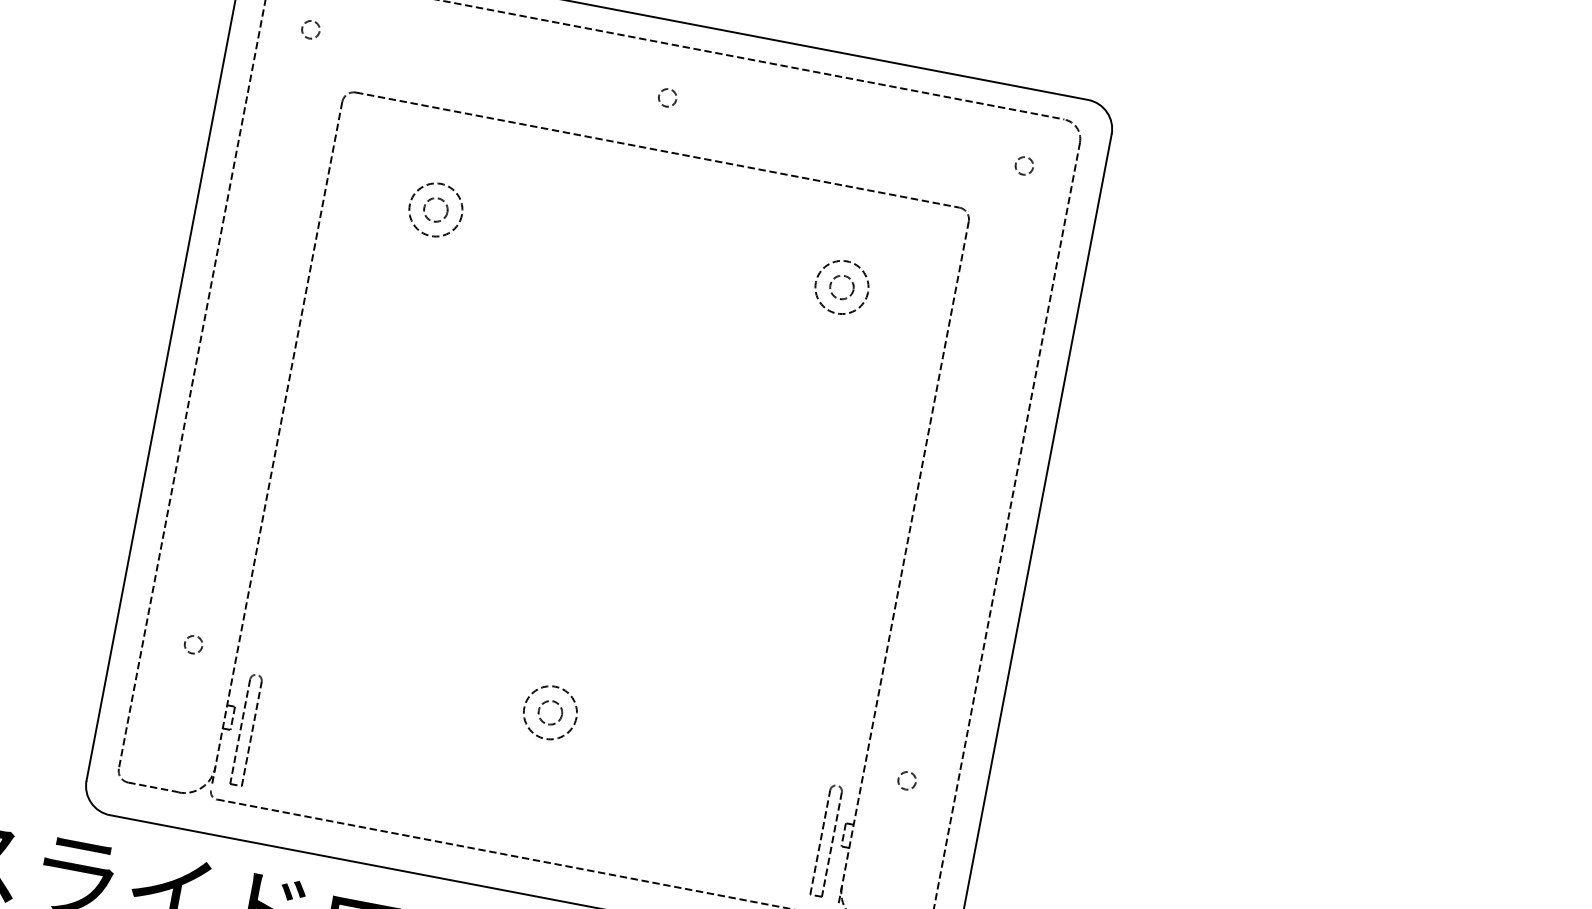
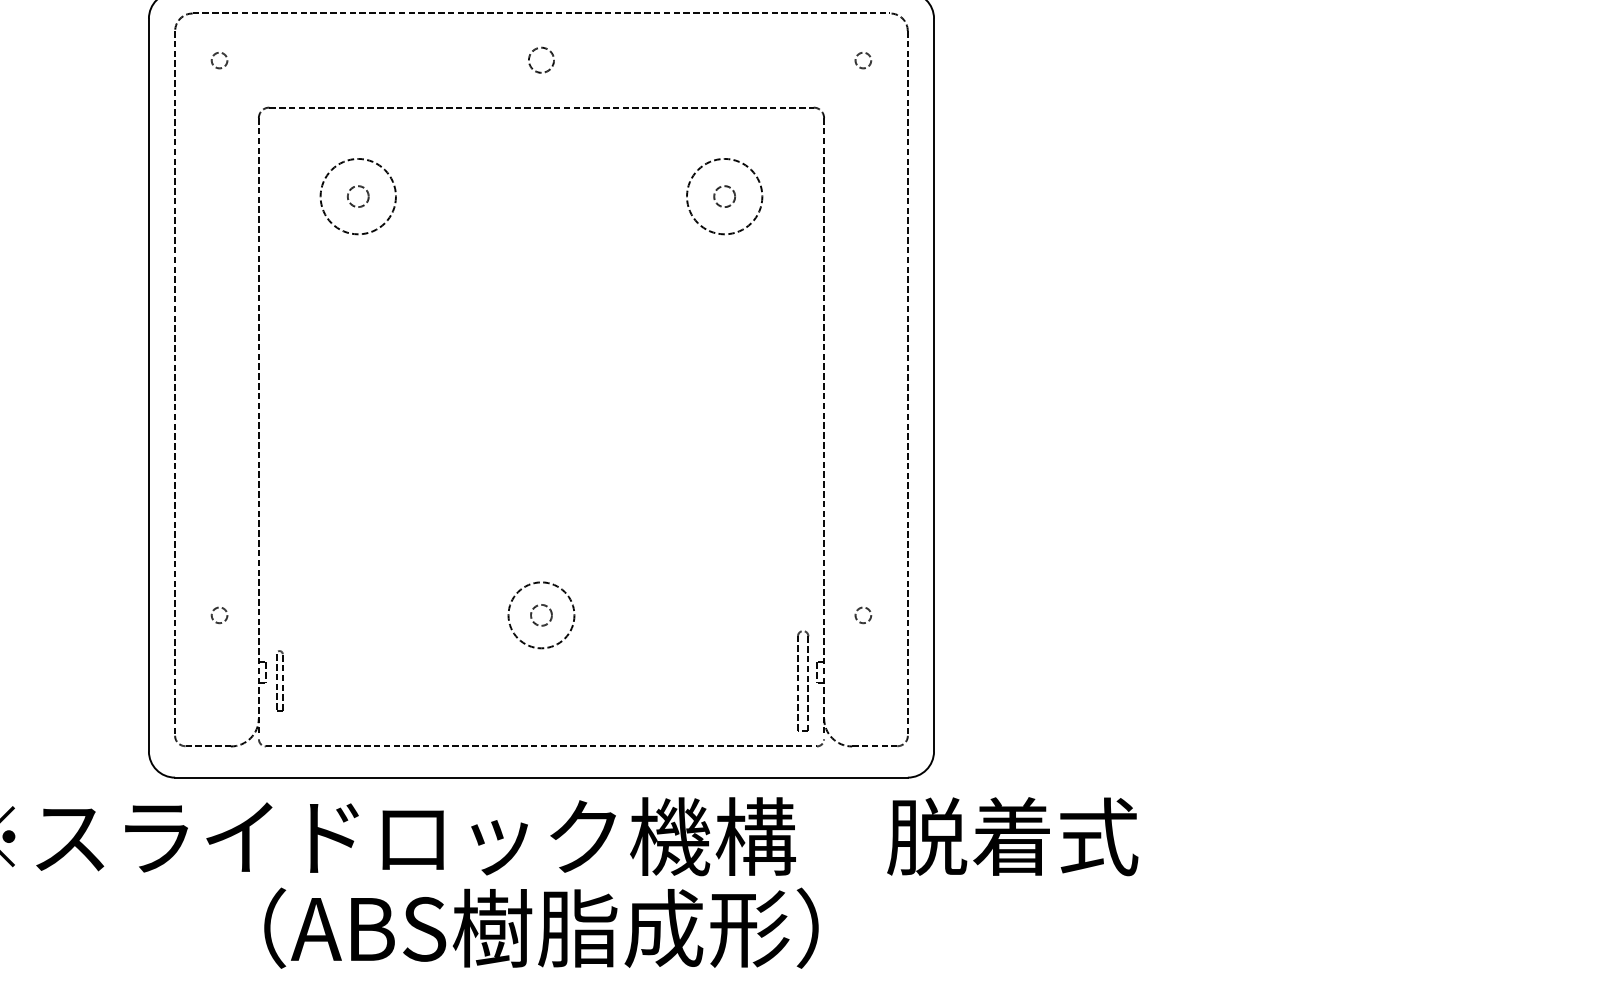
circle: (667, 97) -> (541, 60), size x1.6
circle: (435, 209) -> (357, 196), size x1.6
circle: (841, 287) -> (724, 196), size x1.6
circle: (550, 711) -> (541, 614), size x1.4
part: (246, 729) -> (279, 680), size x0.6

